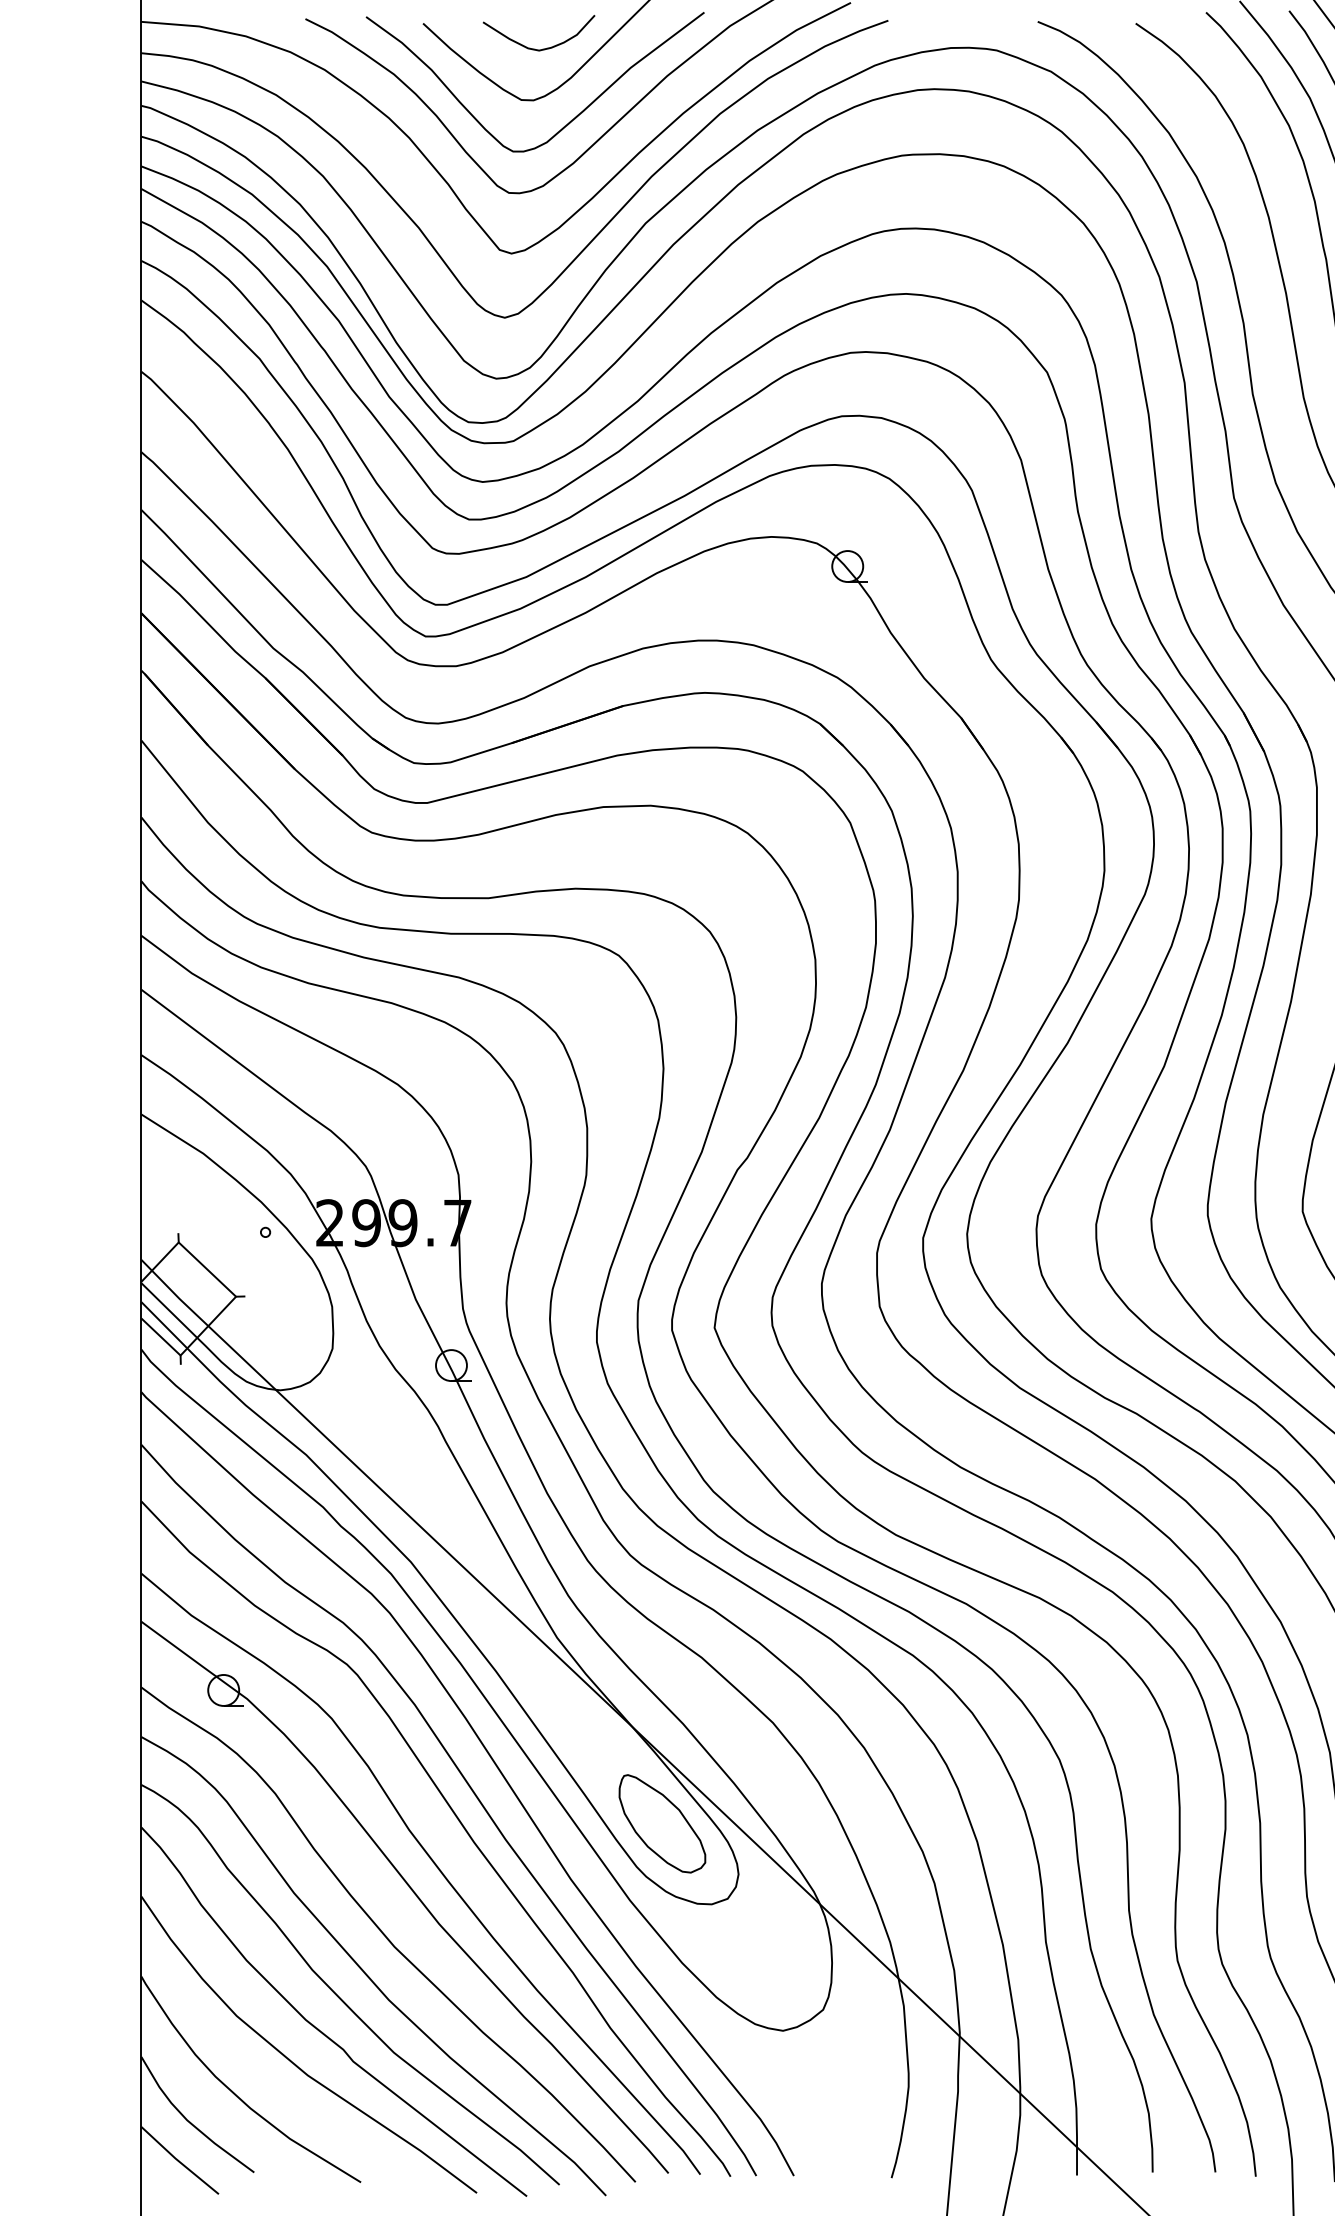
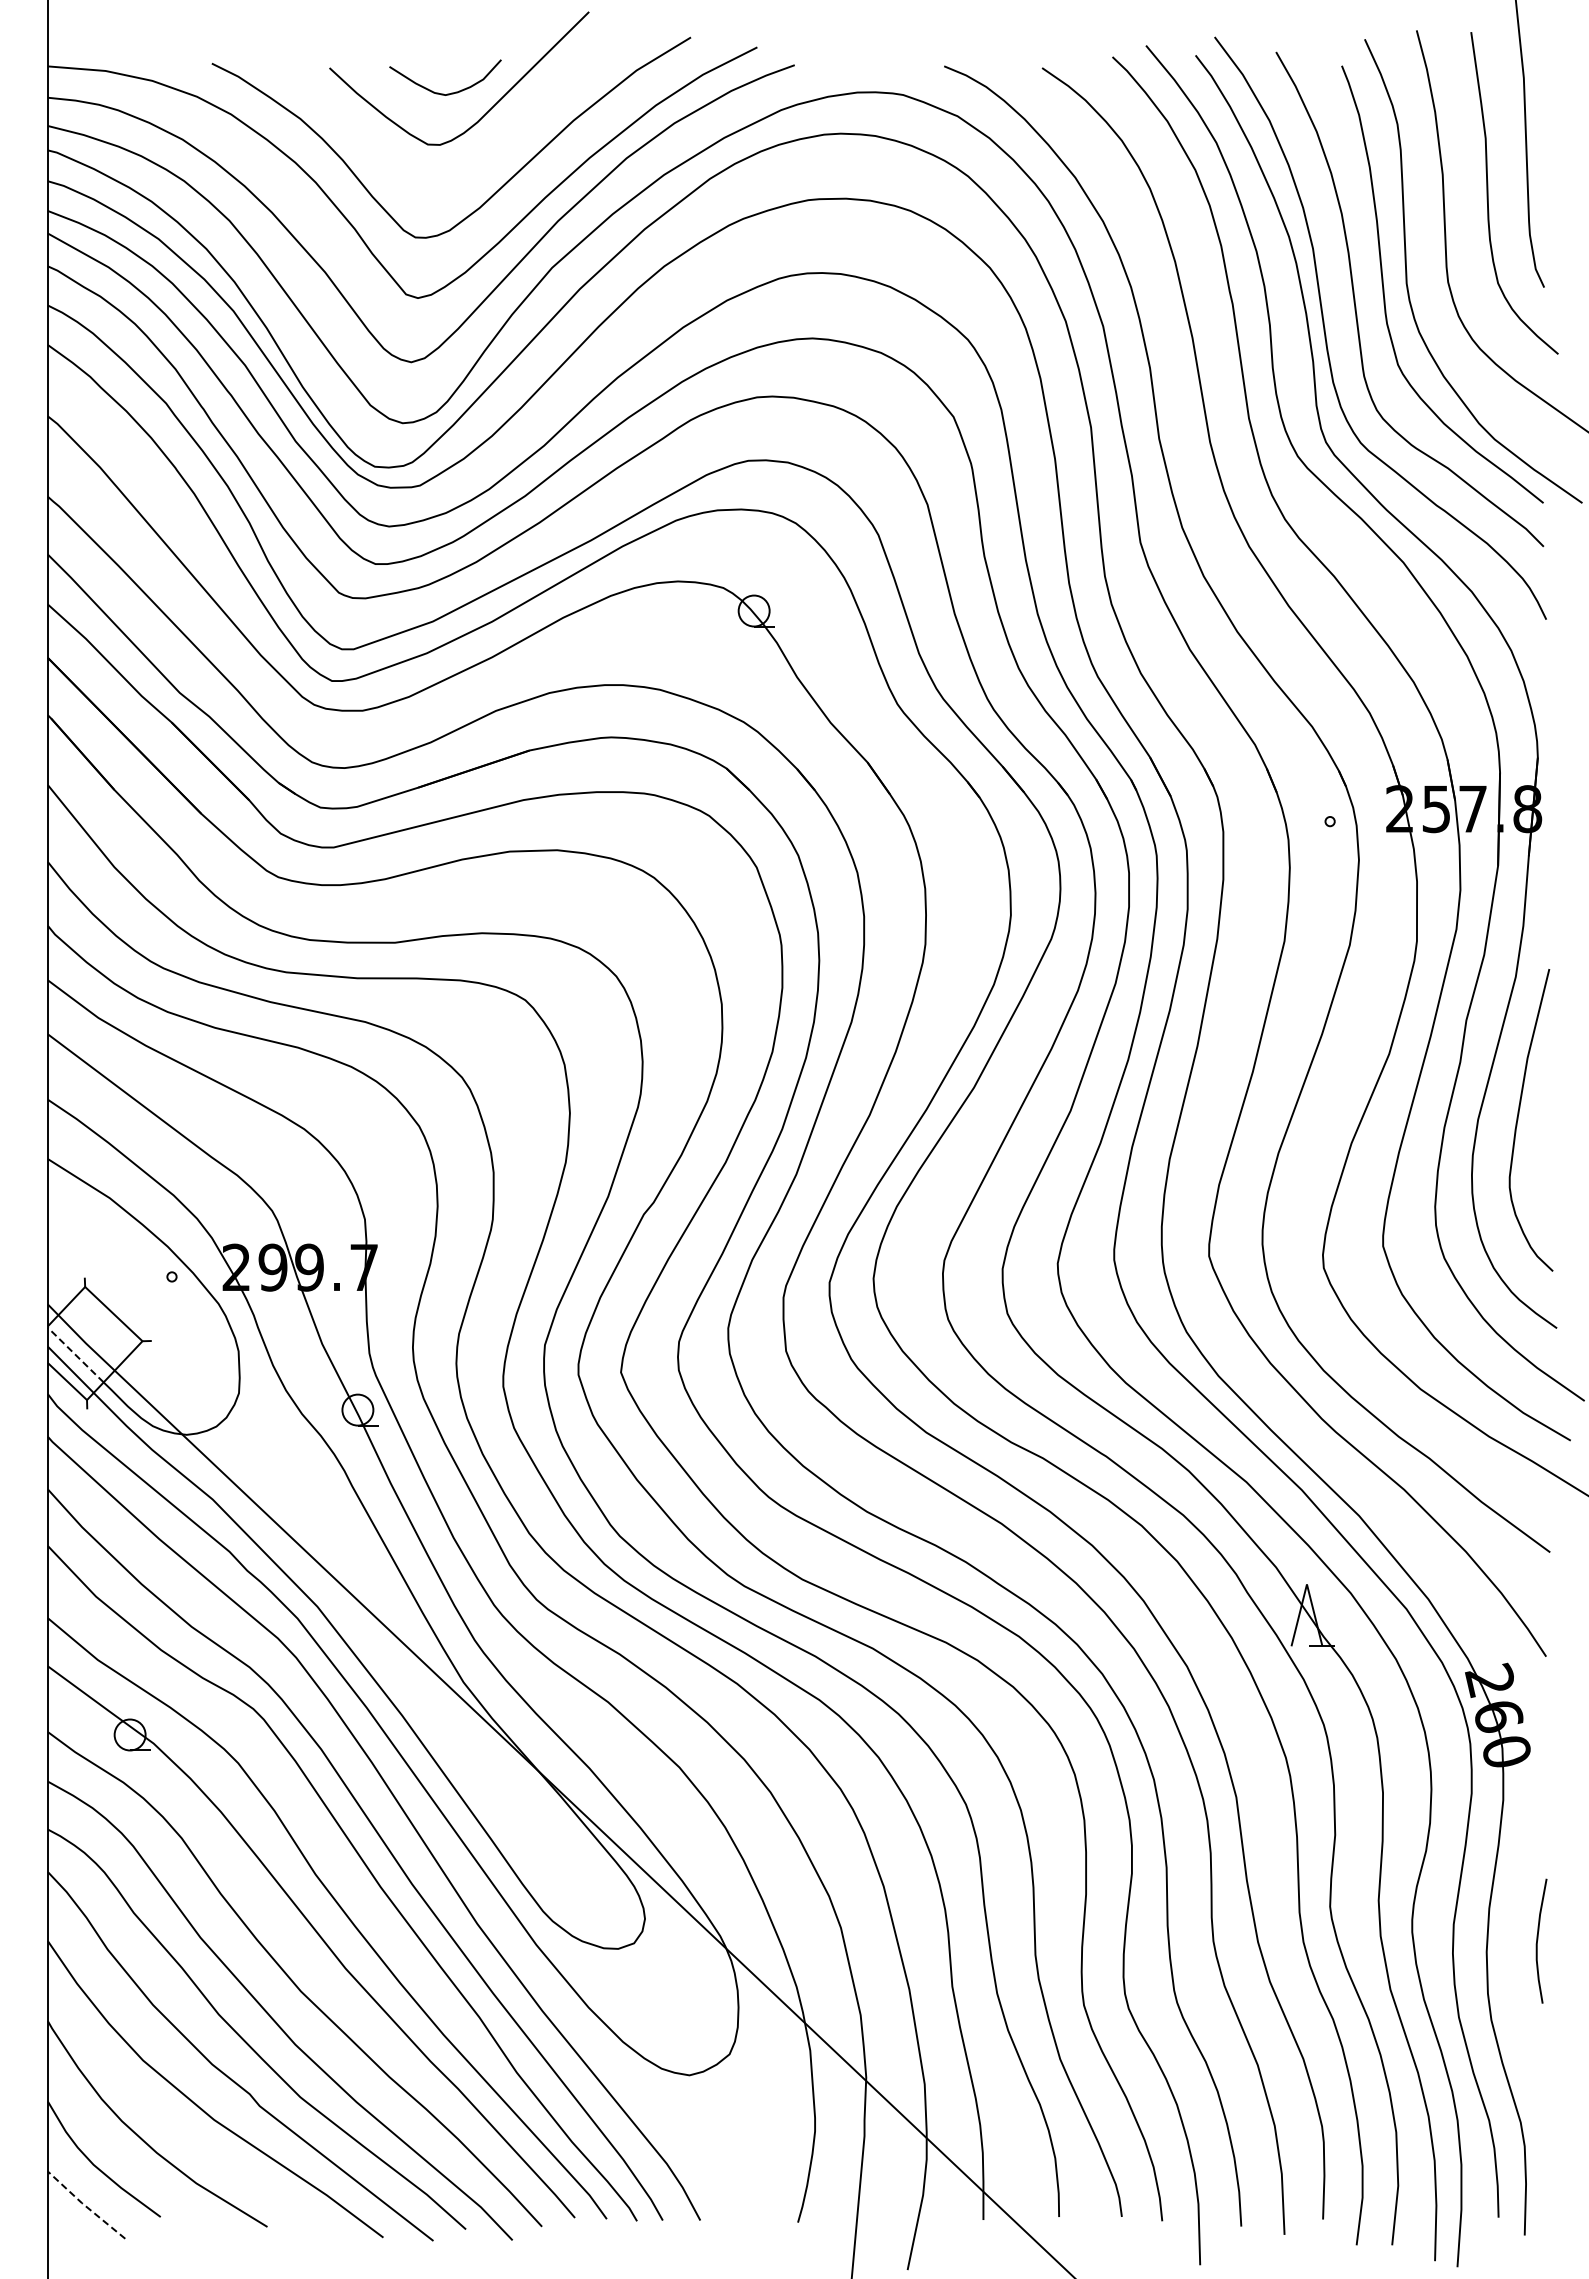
curve: (571, 119) -> (477, 164), removed
line: (169, 1309) -> (75, 1354), solid -> dashed
part: (662, 1823) -> (568, 1868), removed
line: (178, 2160) -> (84, 2205), solid -> dashed

